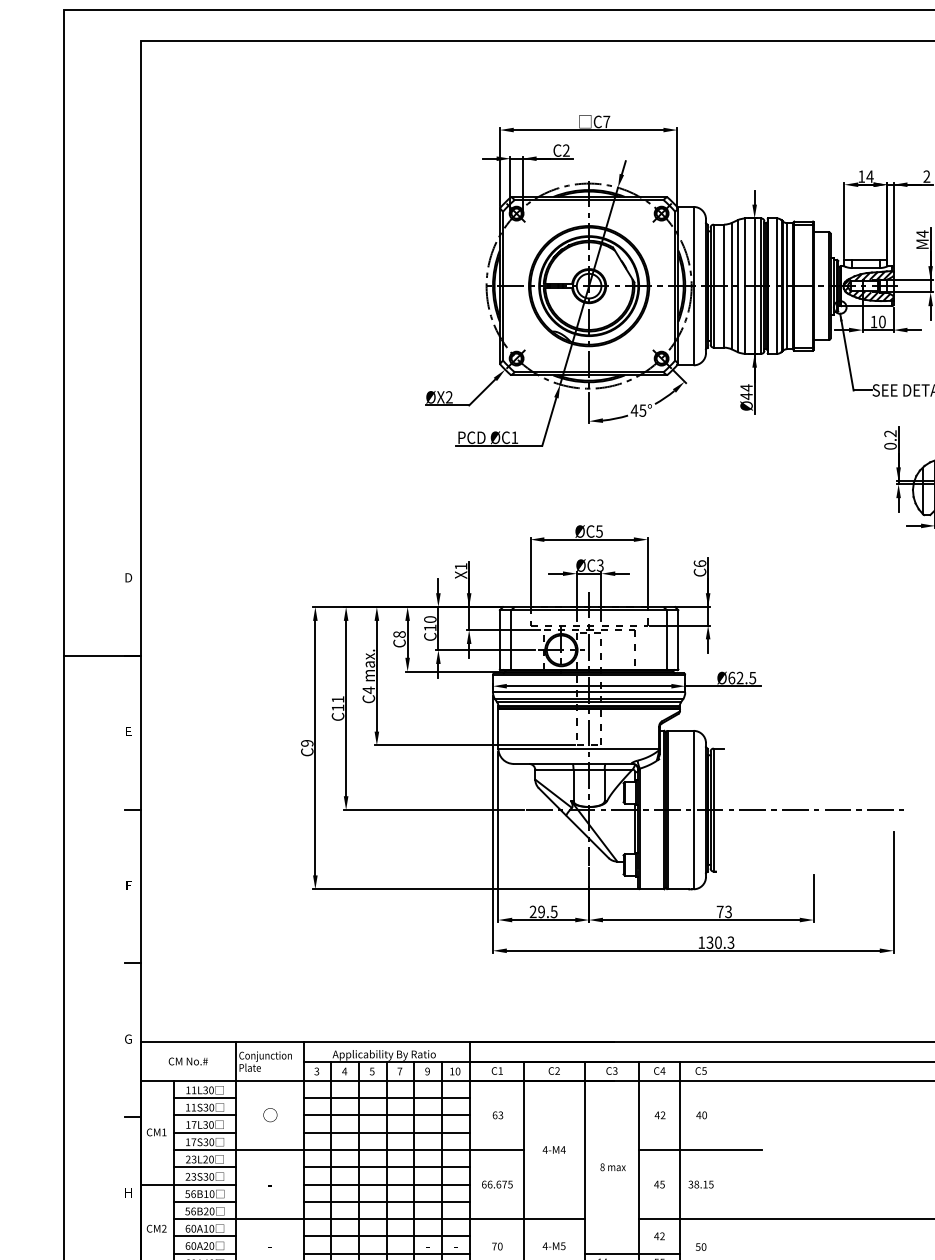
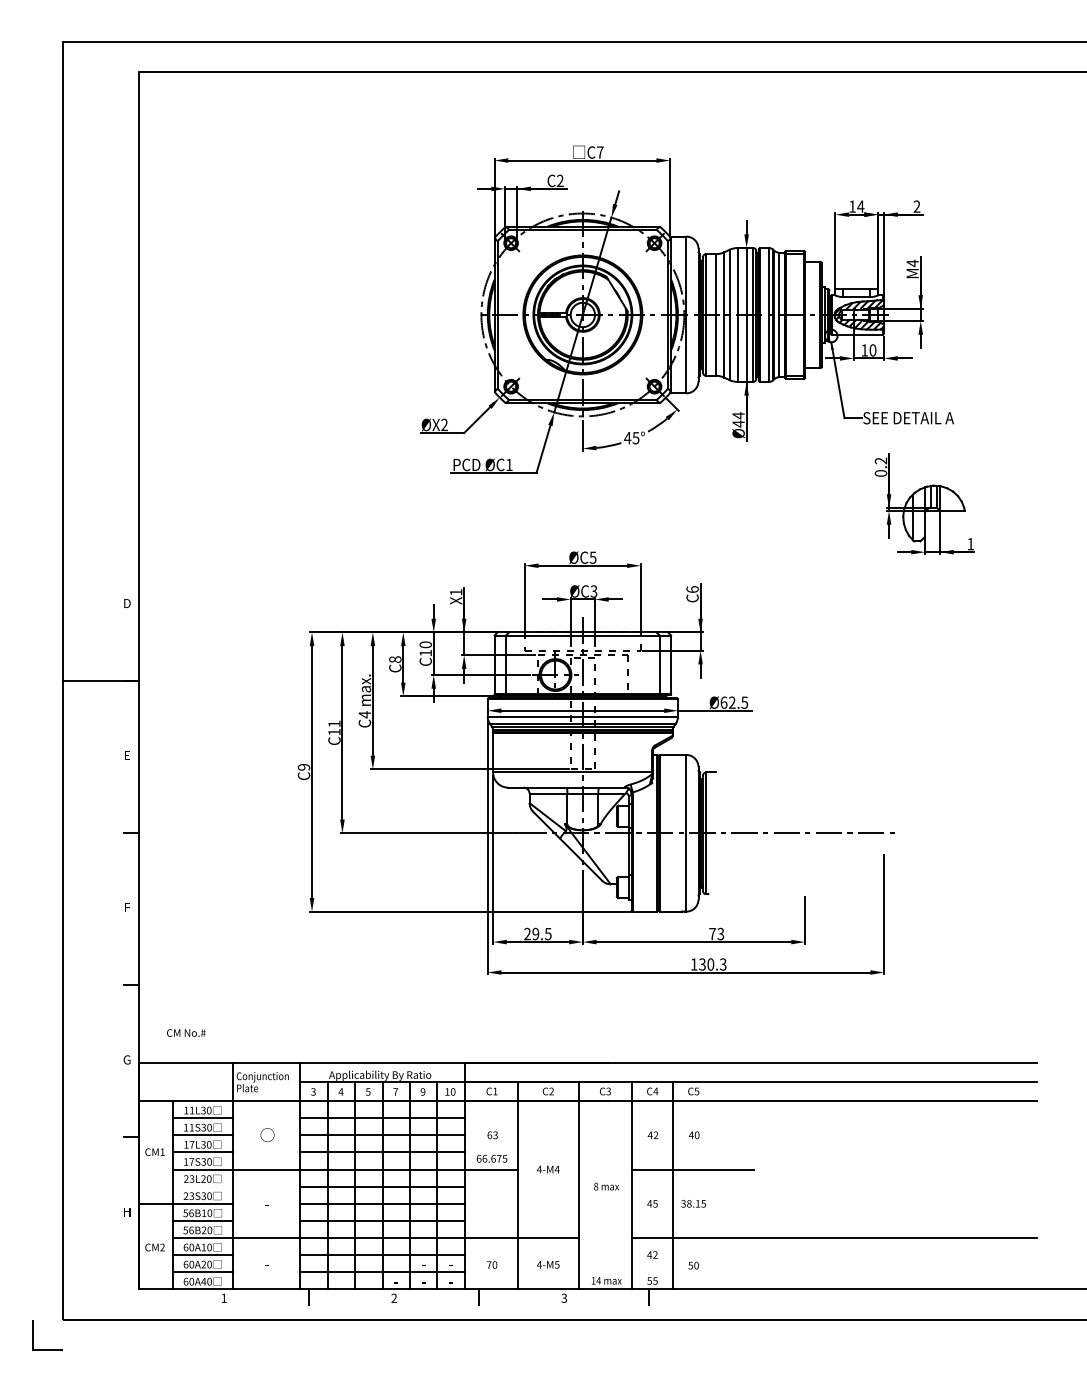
text: (188, 1060) -> (186, 1032), moved
line: (204, 1167) -> (202, 1186), removed
text: (496, 1184) -> (491, 1158), moved
line: (632, 1254) -> (625, 1272), removed

